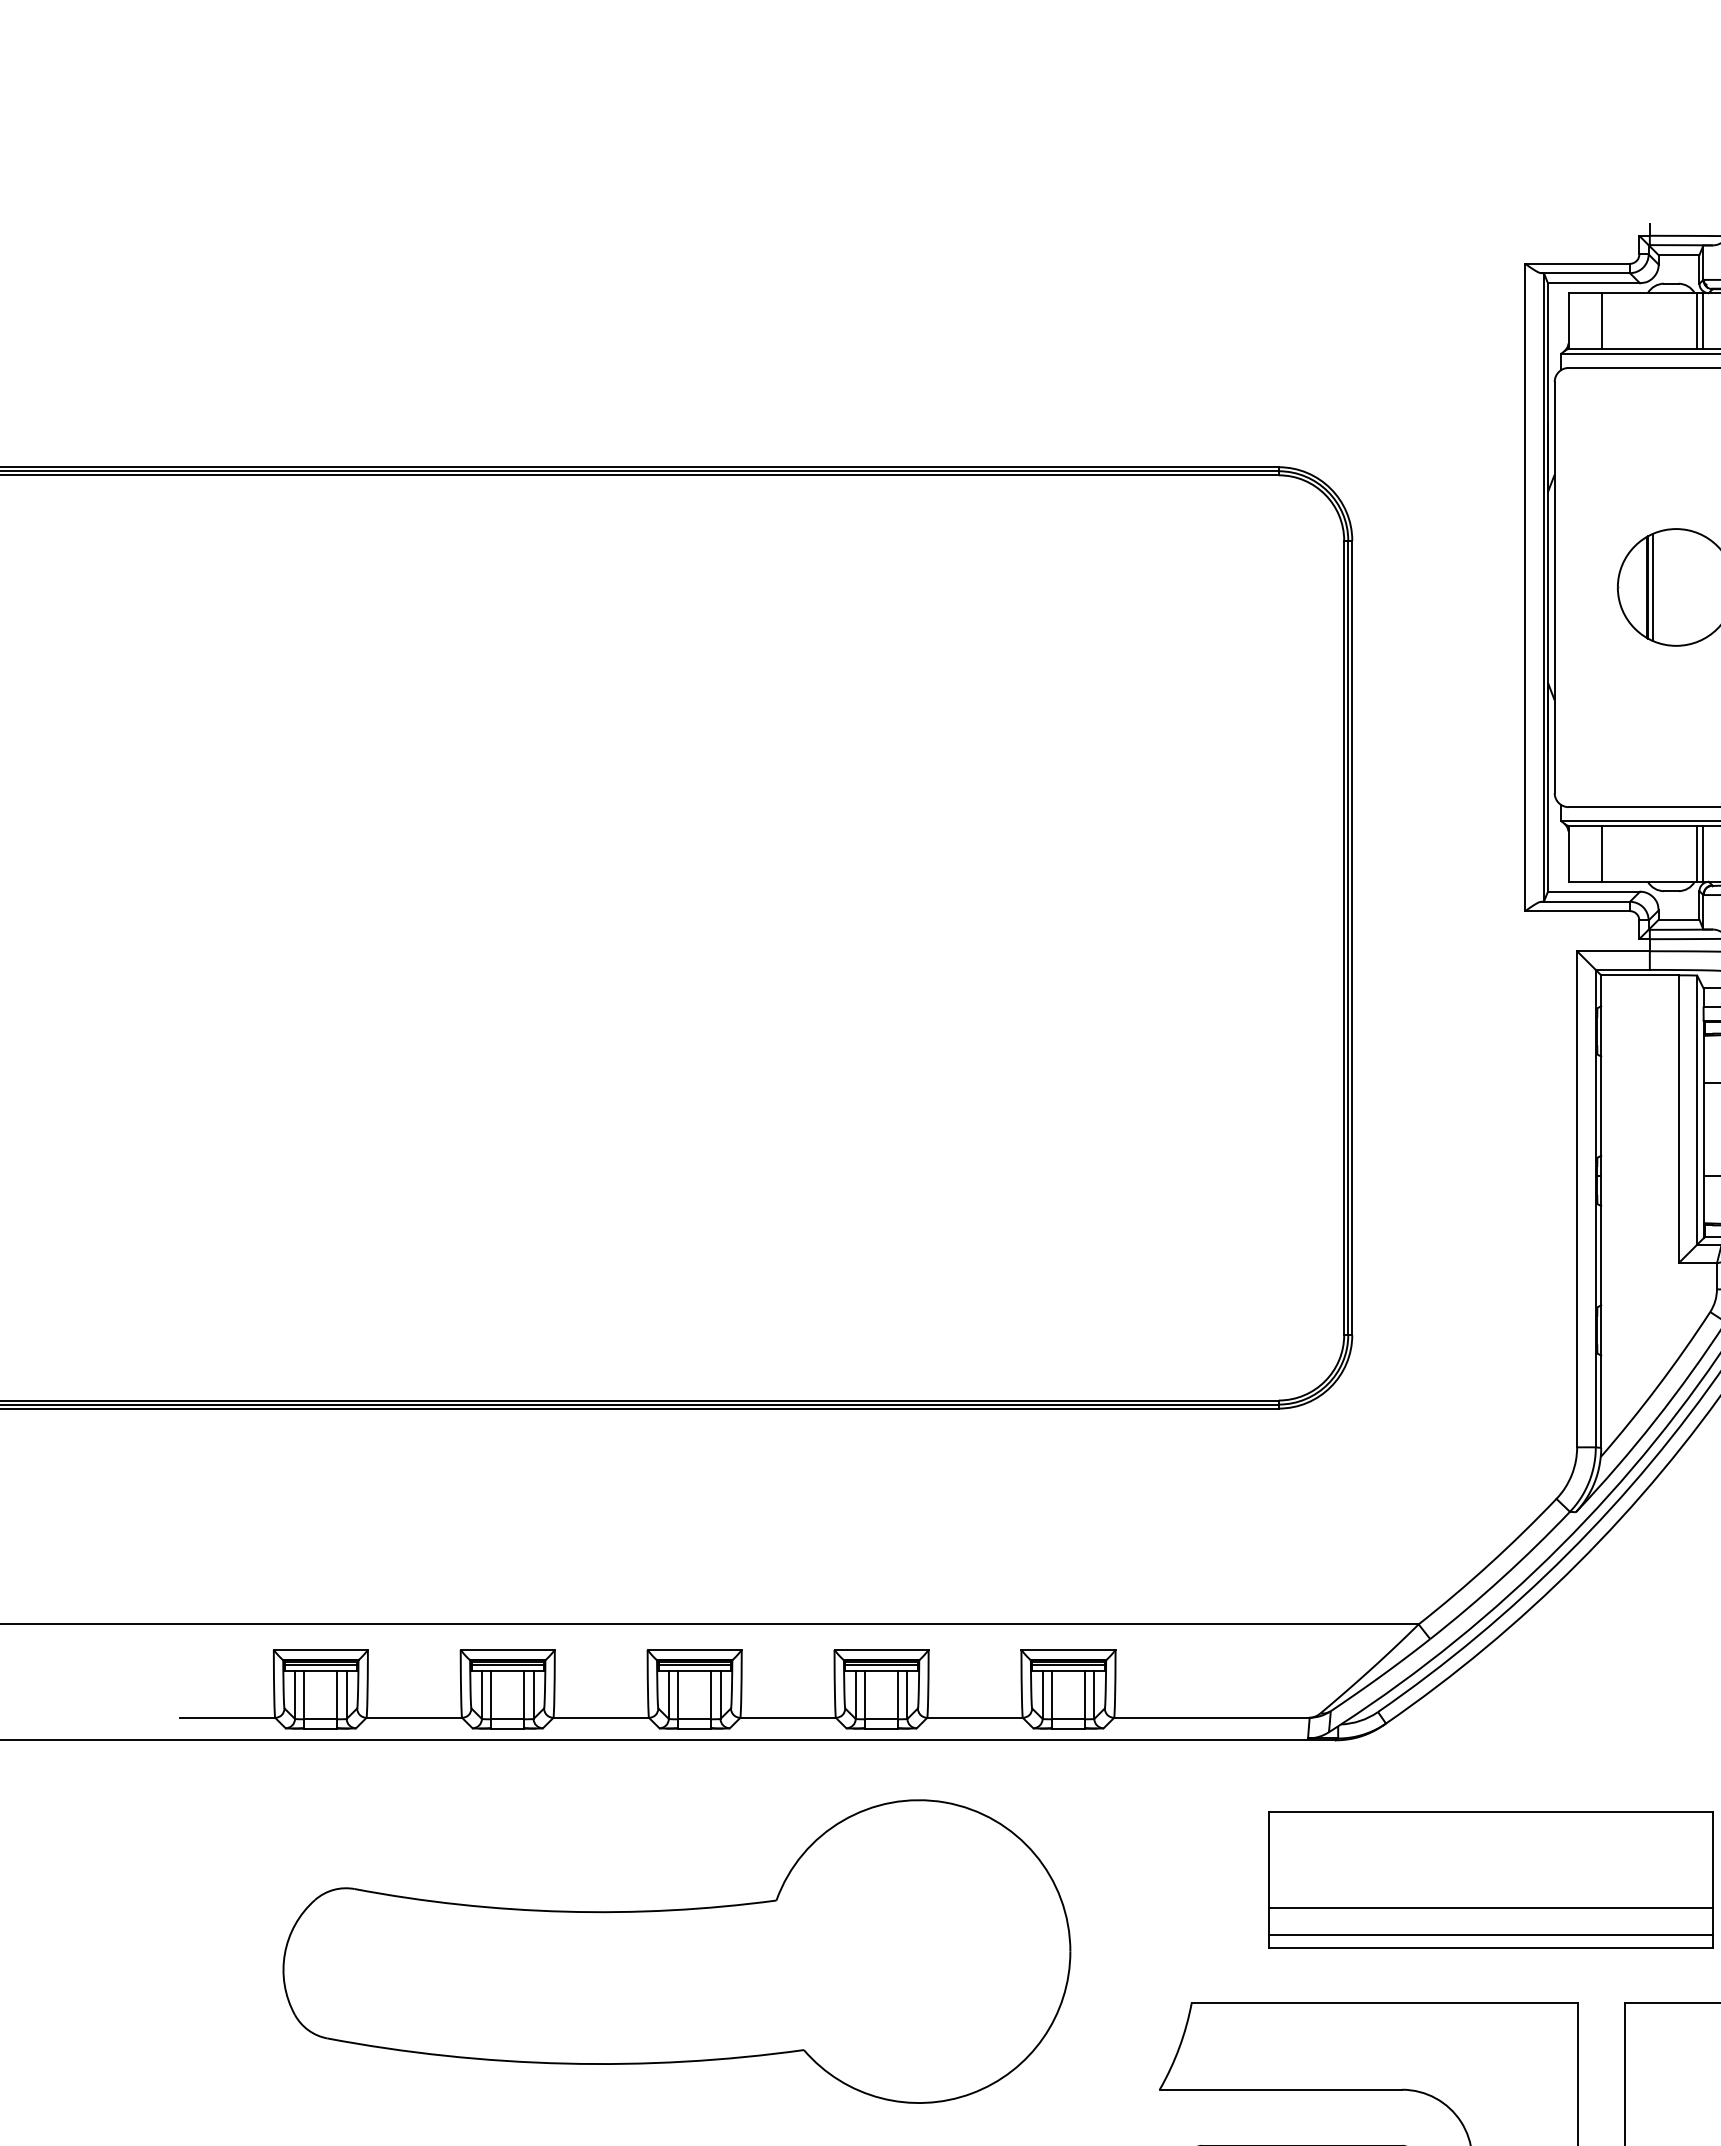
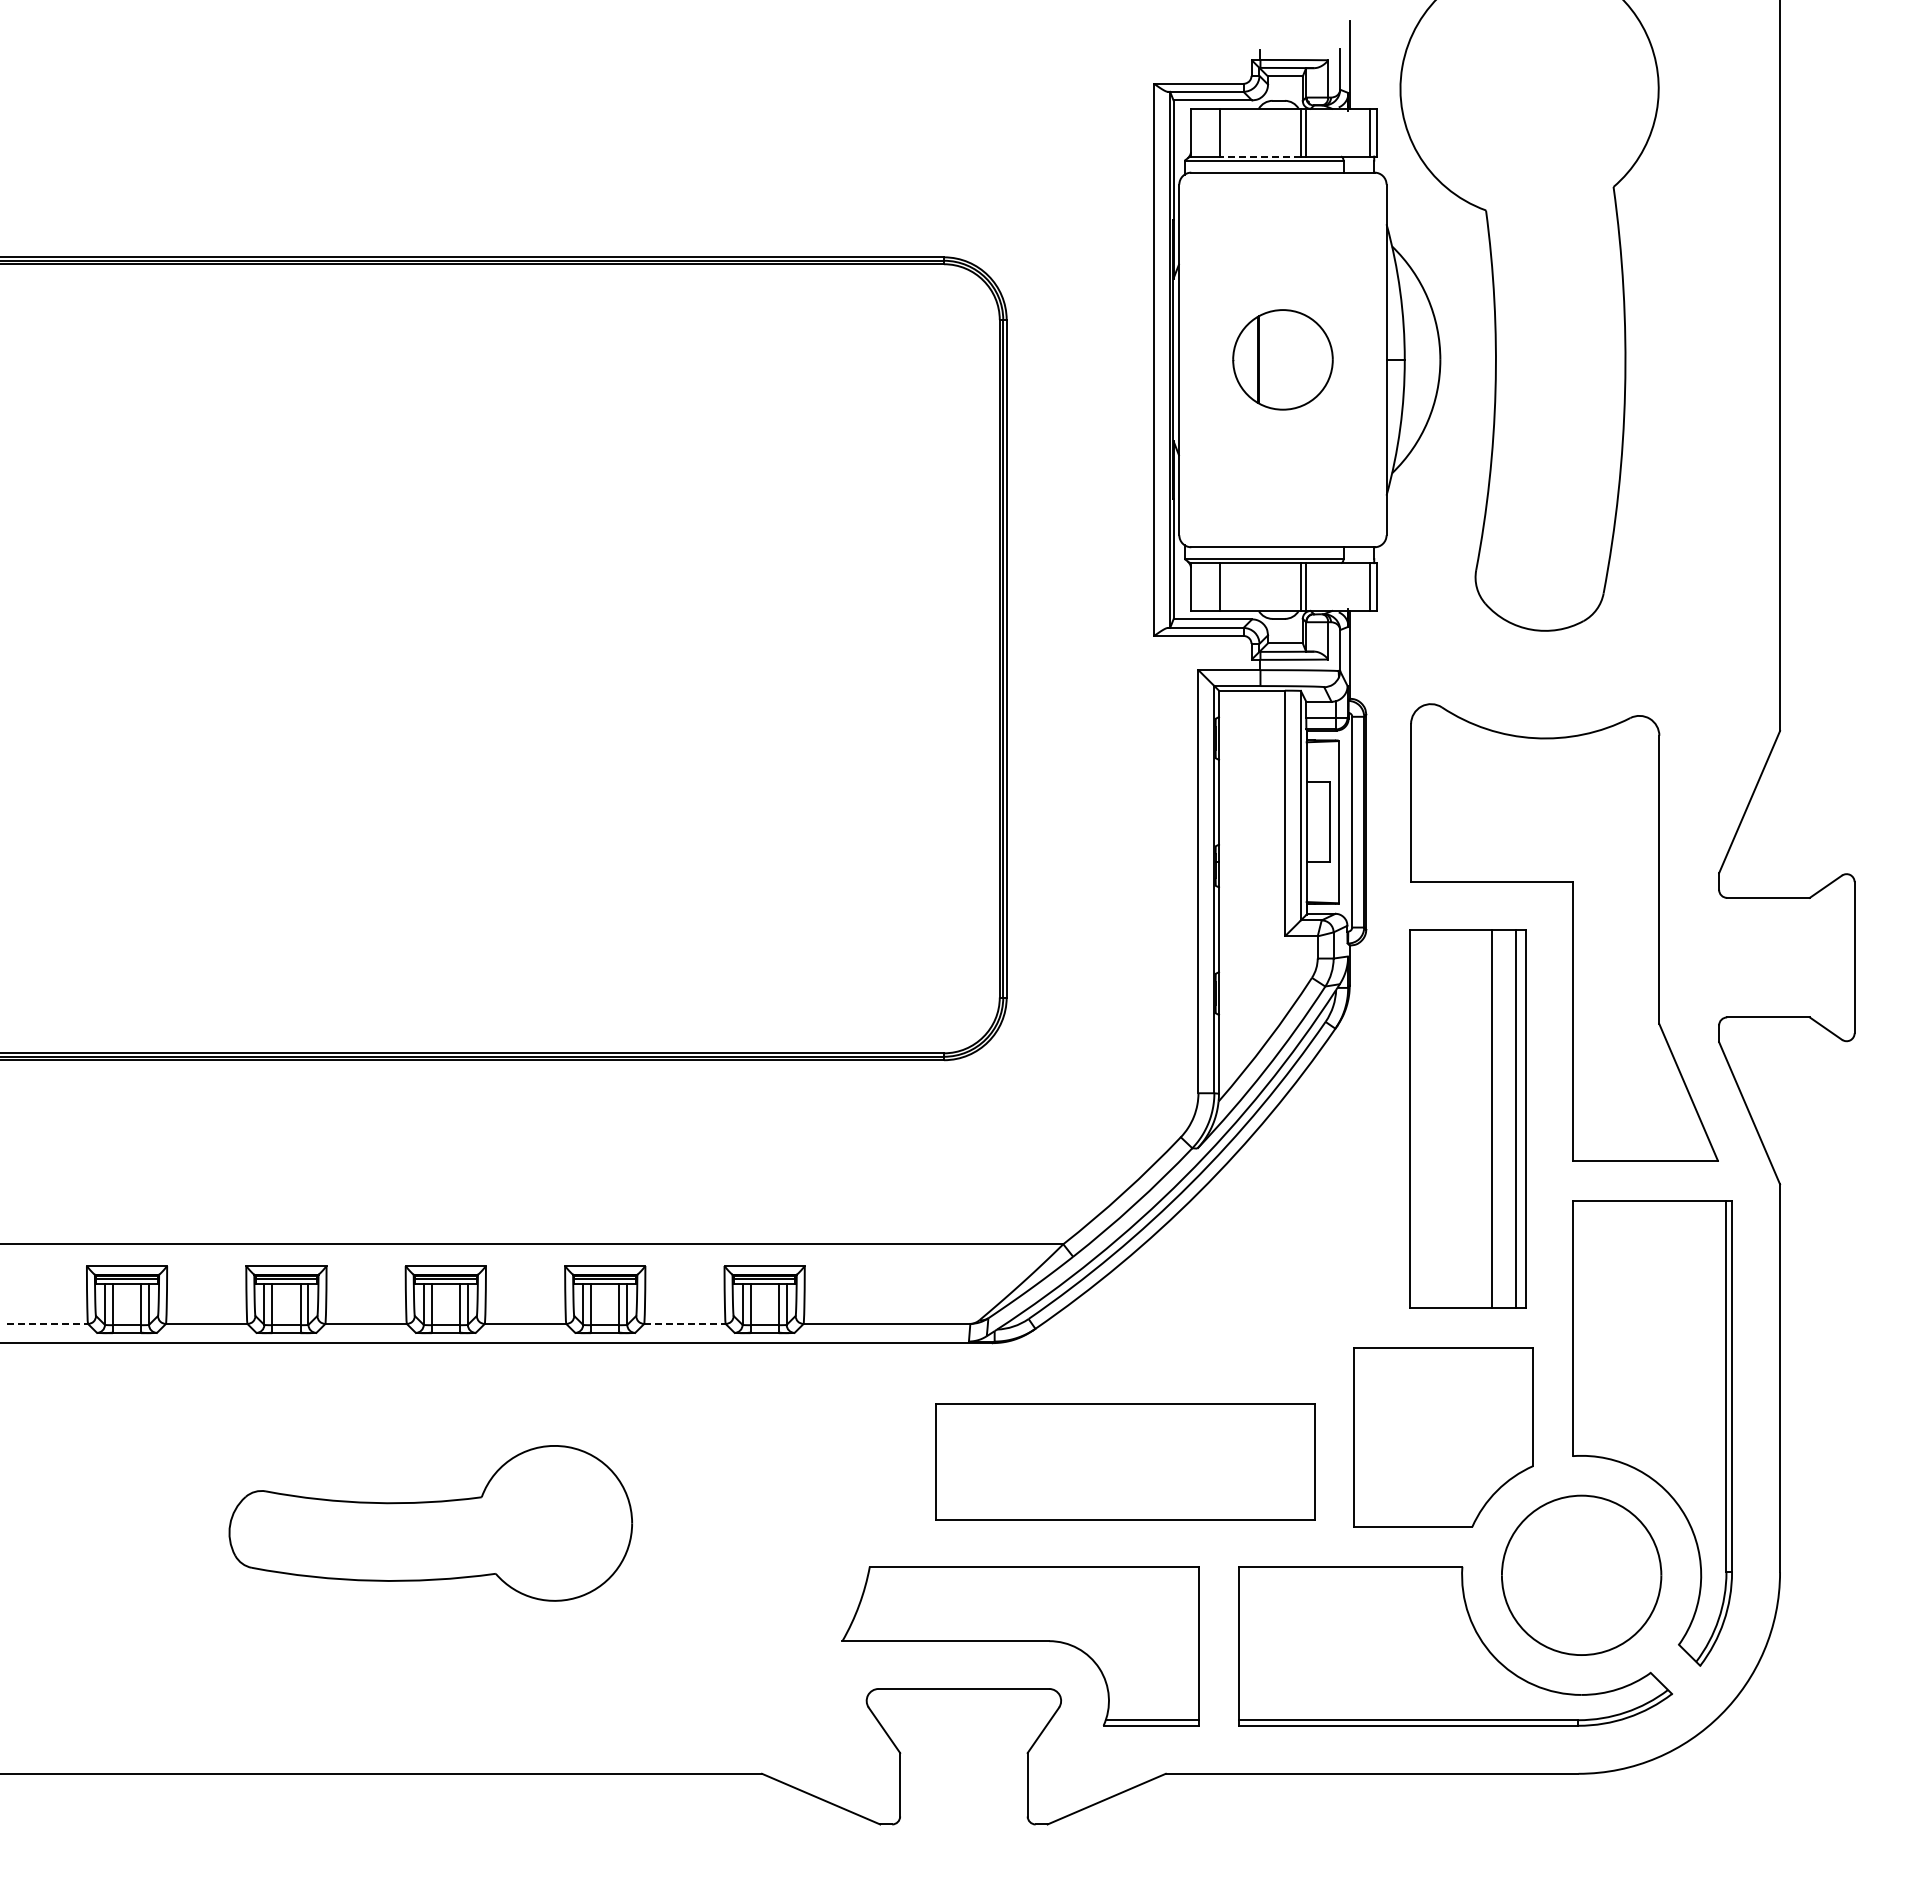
line: (1649, 348) -> (1260, 156), solid -> dashed
line: (1652, 587) -> (1262, 359), removed
line: (227, 1717) -> (47, 1323), solid -> dashed
line: (974, 1717) -> (684, 1323), solid -> dashed
line: (1491, 1907) -> (1125, 1485), removed
line: (1491, 1935) -> (1125, 1509), removed
part: (676, 1951) -> (430, 1523), size x0.6

